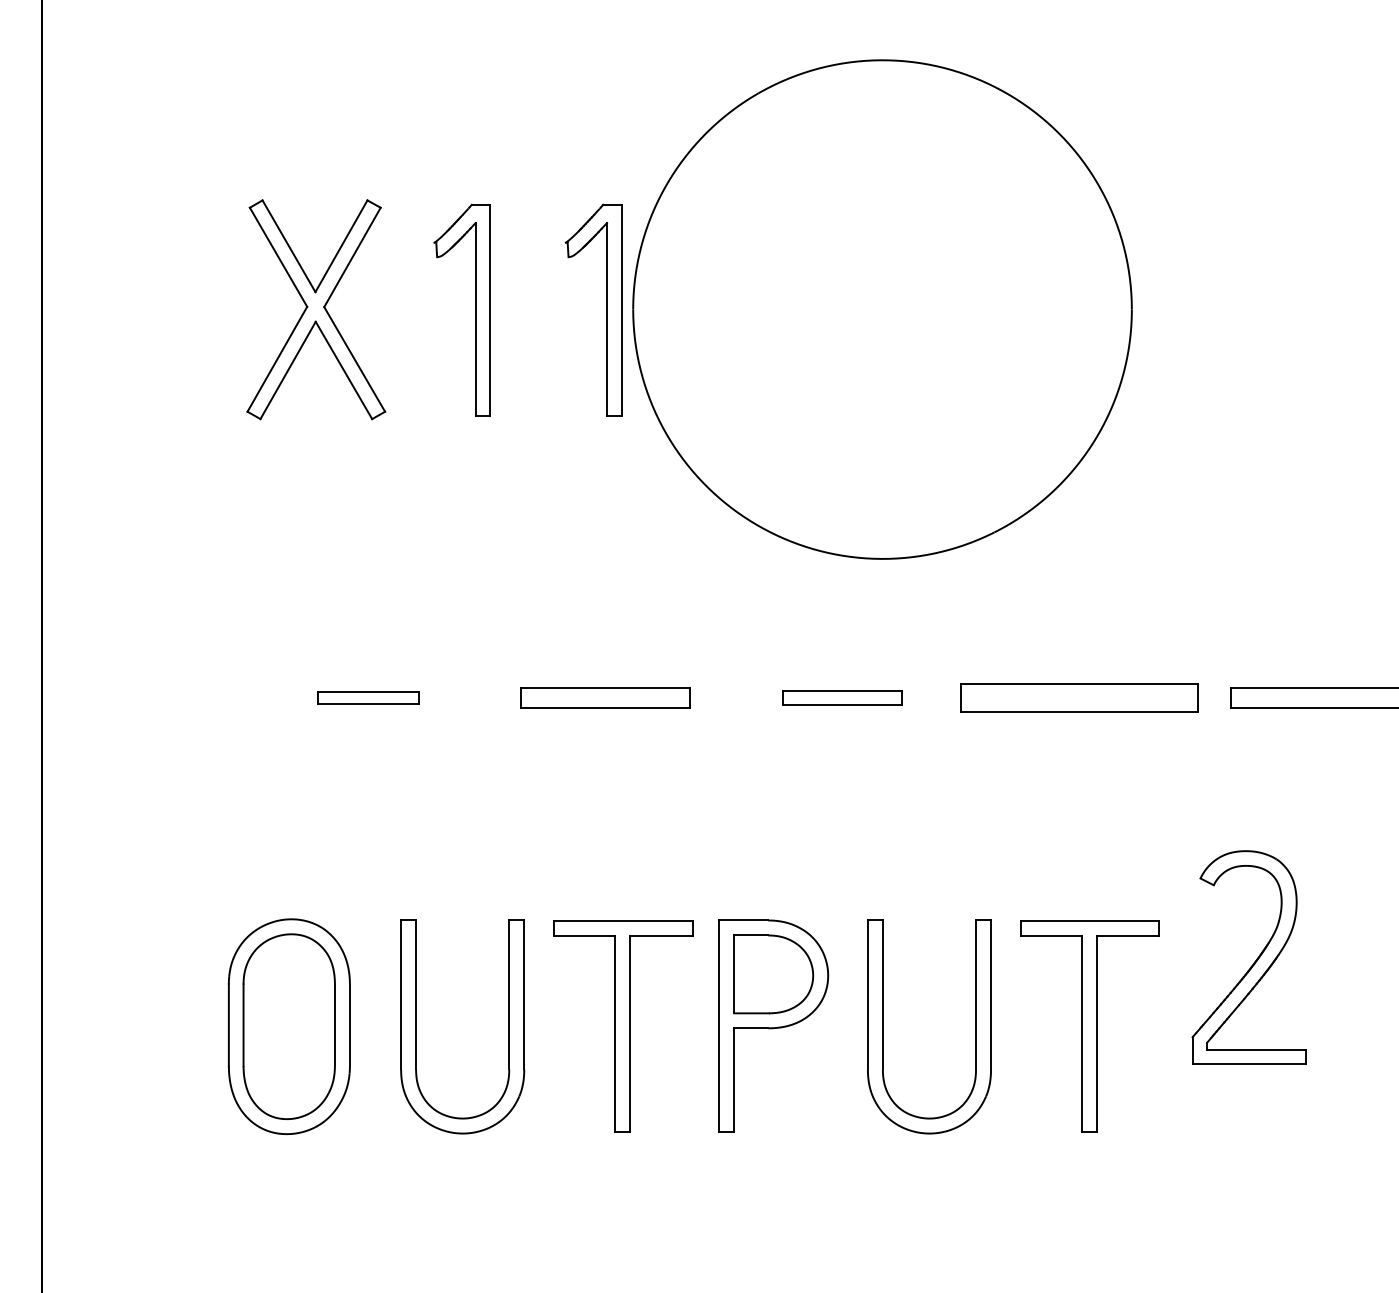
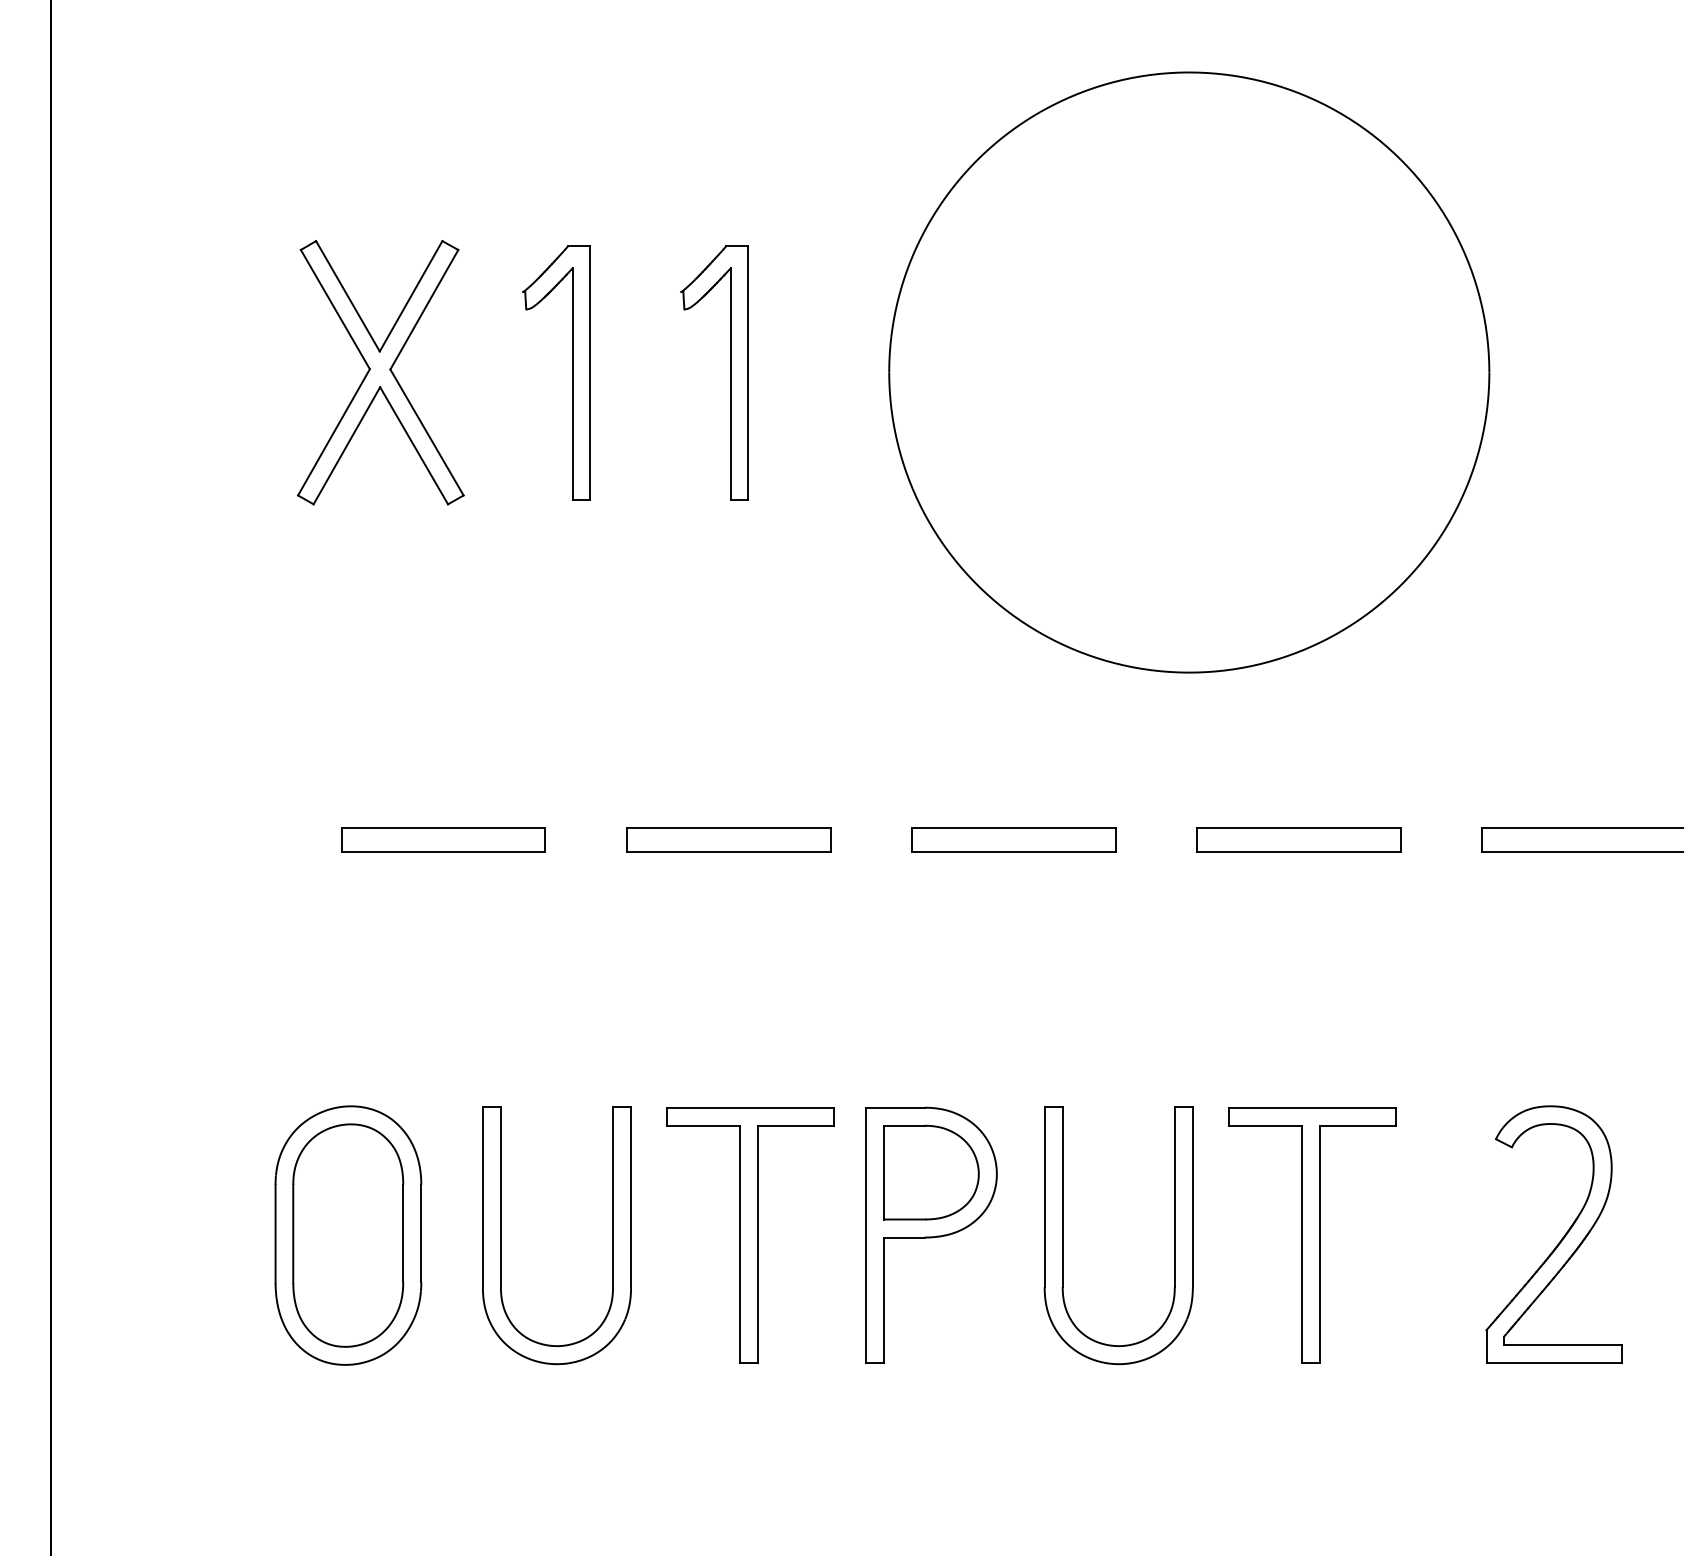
part: (882, 309) -> (1189, 372), moved
part: (368, 697) -> (443, 839), size x1.67
part: (841, 697) -> (1013, 839), size x1.43
part: (1078, 697) -> (1298, 839), size x0.71
part: (1254, 960) -> (1561, 1238), moved

